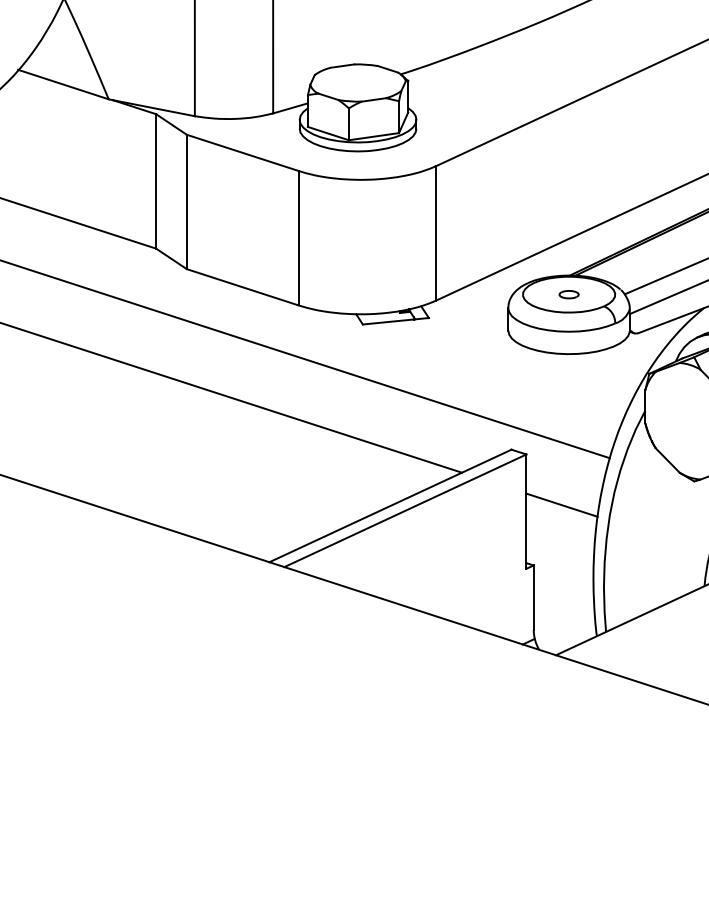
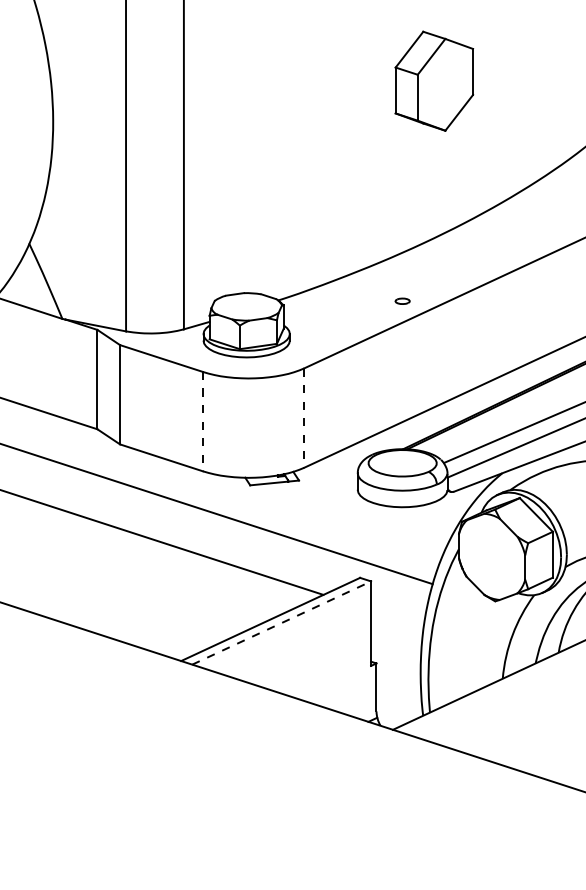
line: (436, 234) -> (304, 418), solid -> dashed
line: (298, 238) -> (202, 421), solid -> dashed
part: (568, 293) -> (402, 300), moved
line: (562, 504) -> (397, 618), removed
line: (405, 511) -> (281, 623), solid -> dashed

